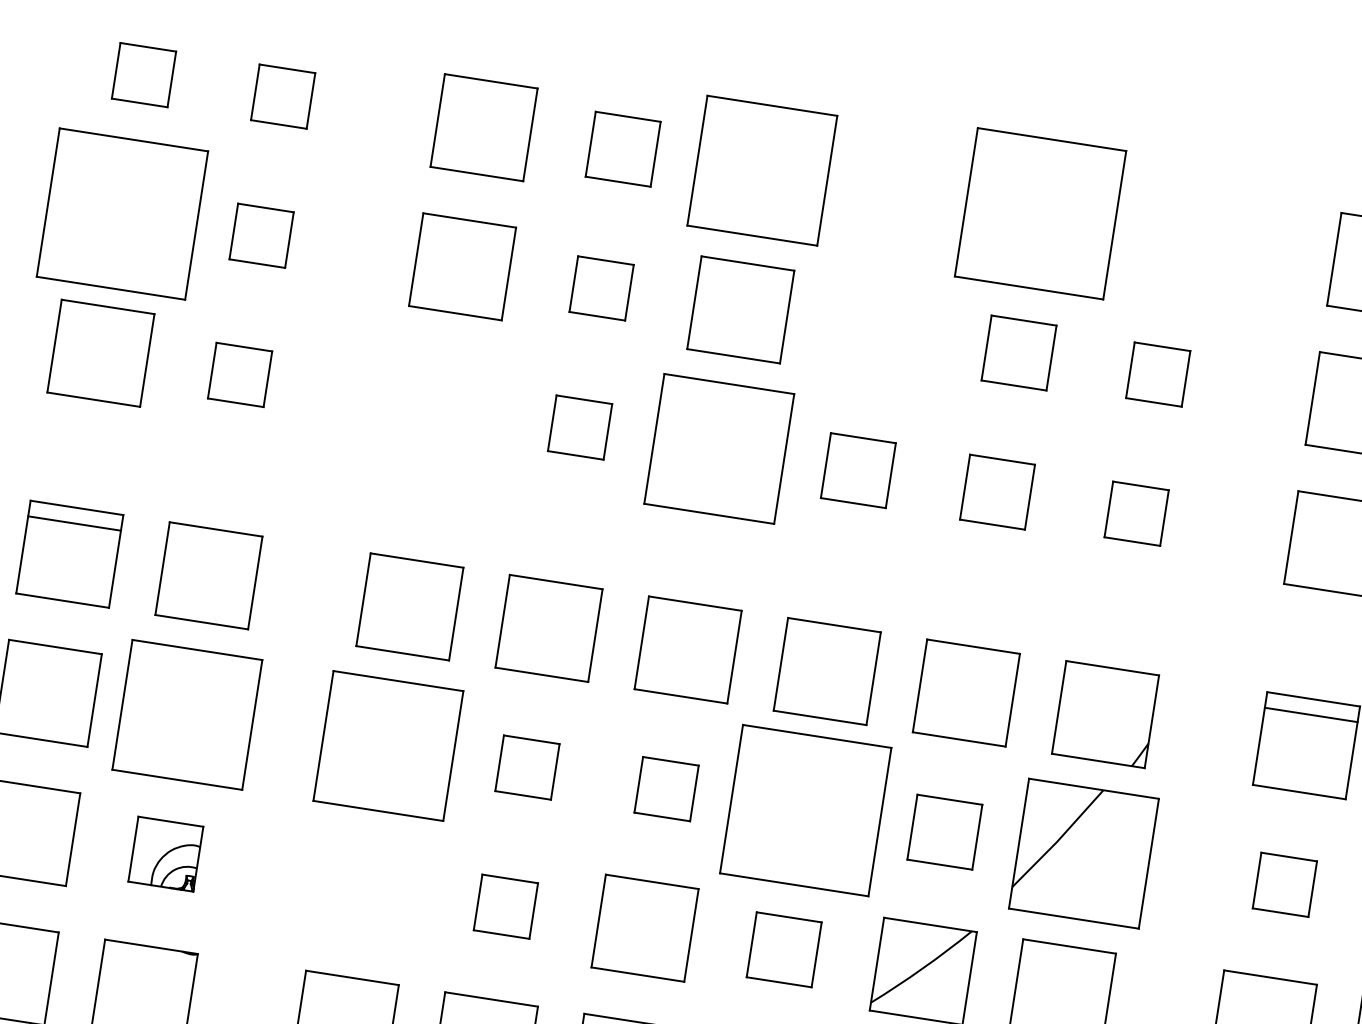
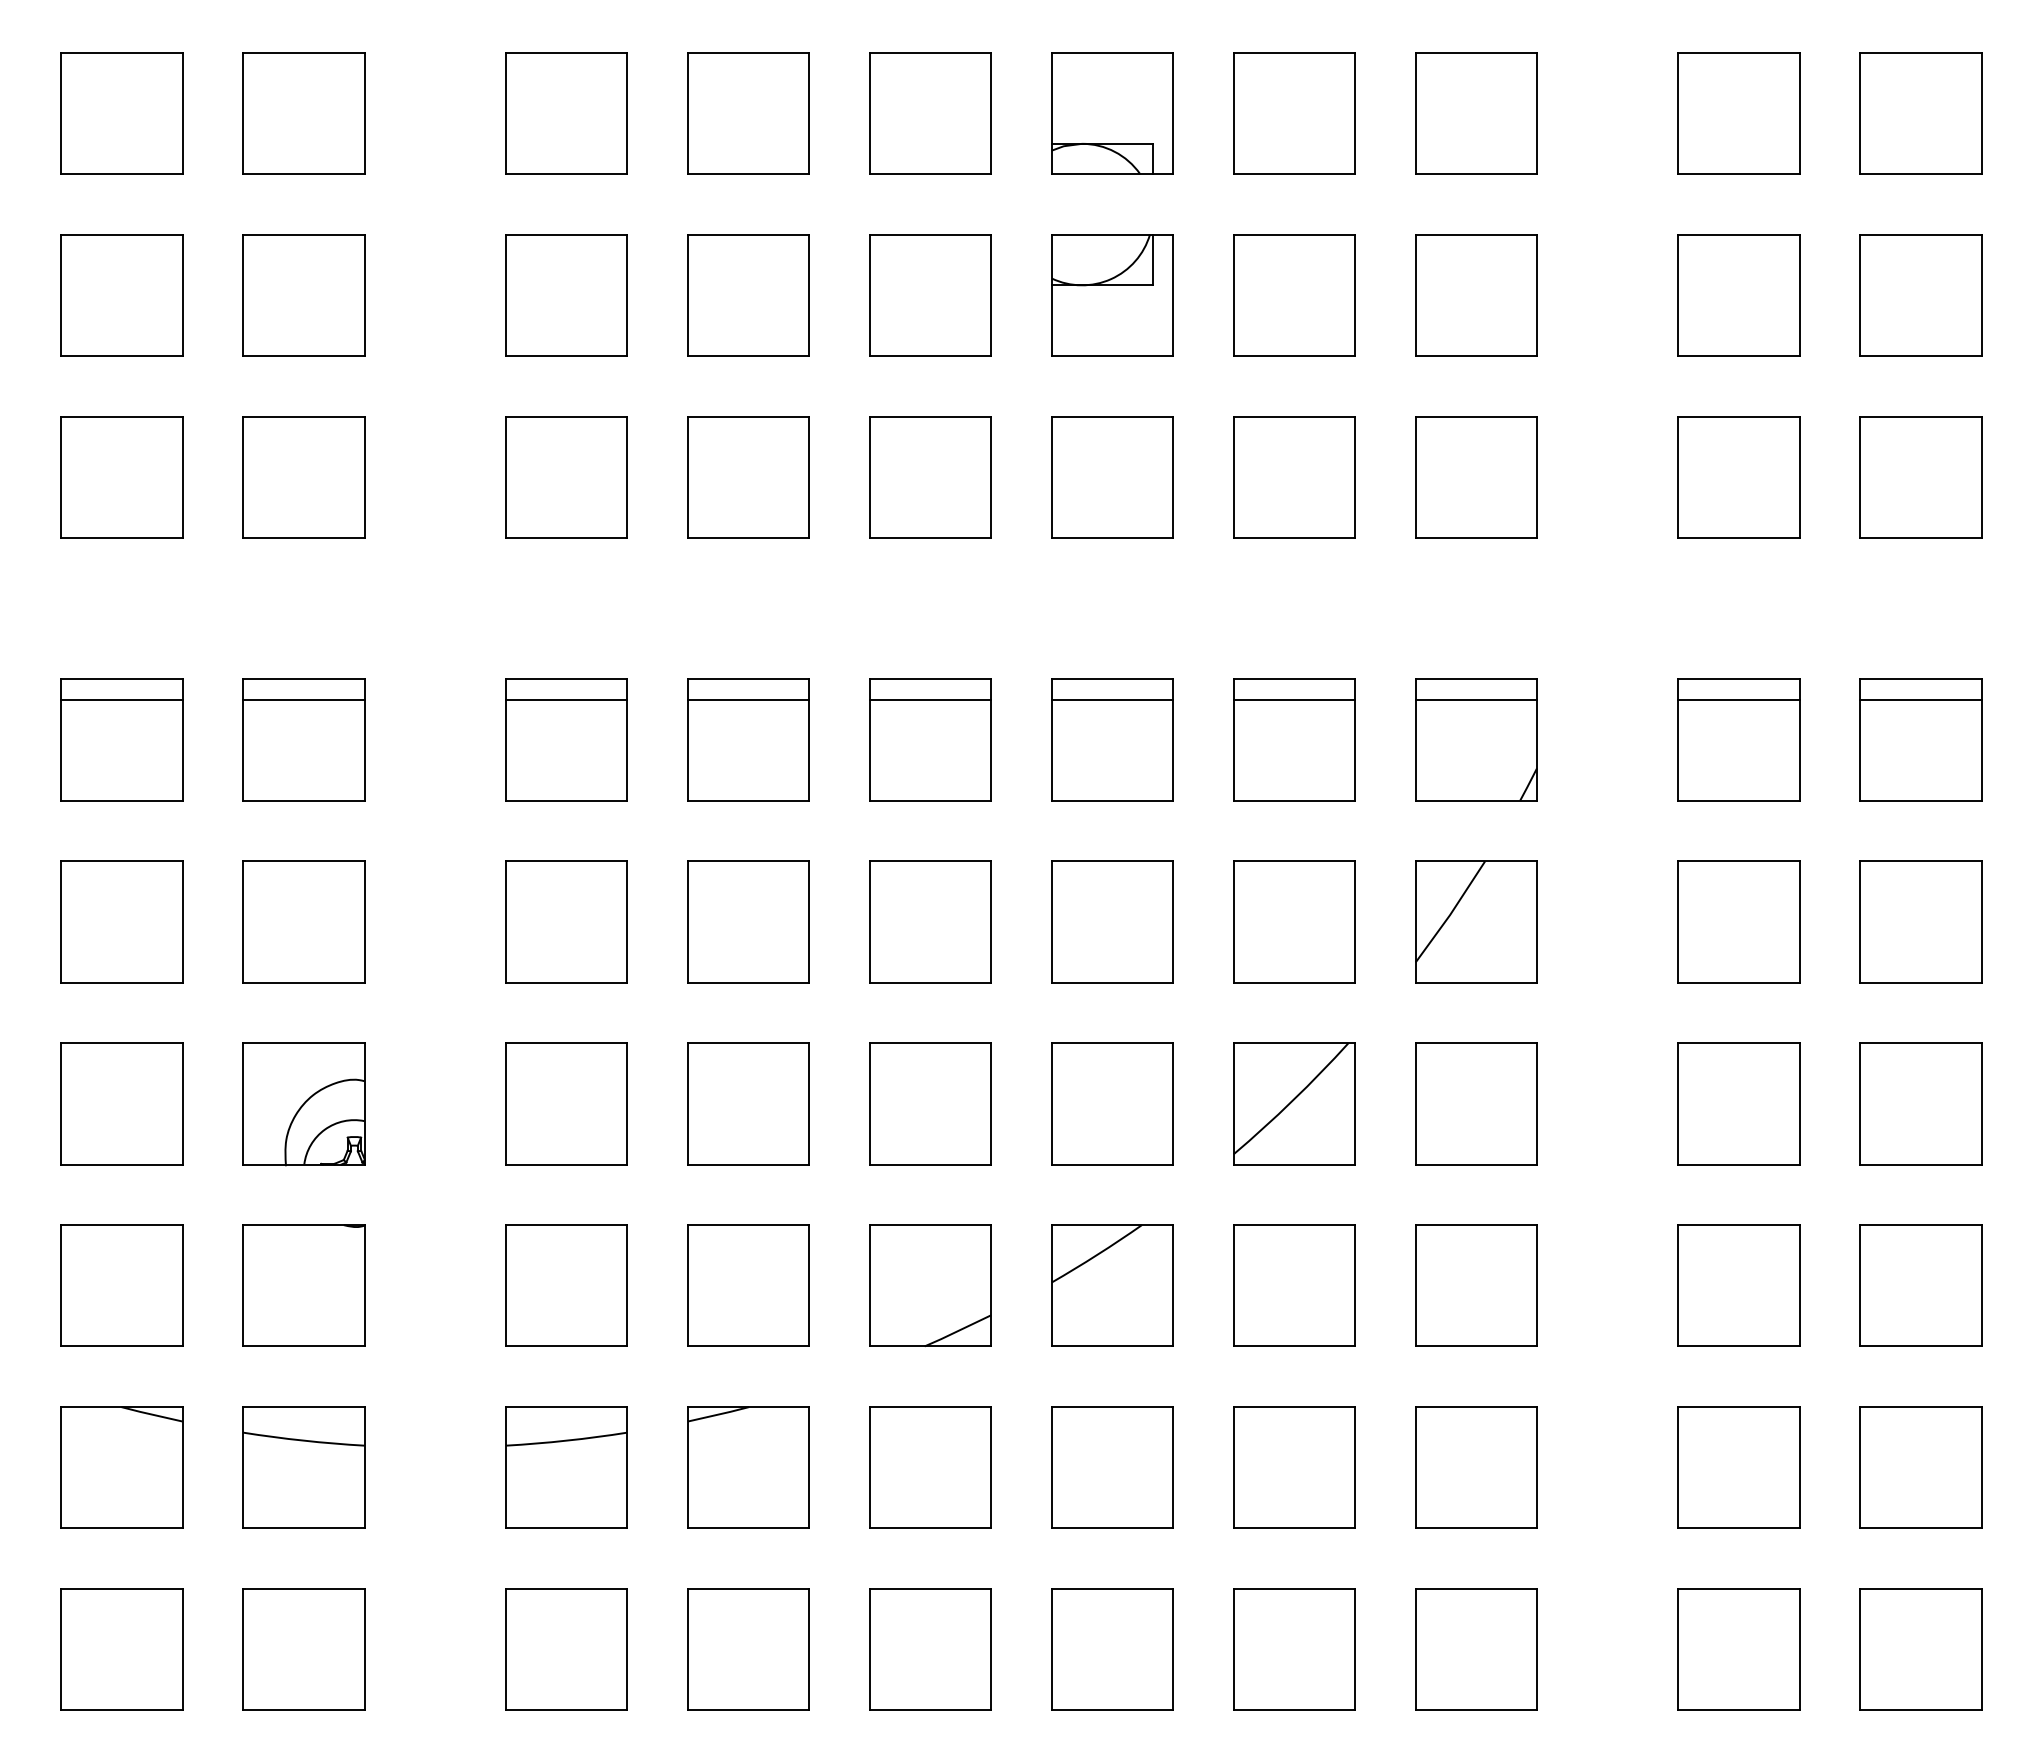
part: (143, 75) -> (121, 113), size x1.67
part: (282, 96) -> (303, 113), size x1.67
part: (623, 149) -> (748, 113), size x1.43
part: (762, 170) -> (930, 113), size x0.71
part: (901, 192) -> (1112, 113), added
part: (122, 214) -> (121, 295), size x0.62
part: (1040, 214) -> (1294, 113), size x0.62
part: (261, 235) -> (303, 295), size x1.67
part: (1179, 235) -> (1476, 113), added
part: (601, 288) -> (748, 295), size x1.67
part: (879, 331) -> (1112, 295), added
part: (1019, 353) -> (1294, 295), size x1.43
part: (1158, 374) -> (1476, 295), size x1.67
part: (239, 375) -> (303, 477), size x1.67
part: (440, 406) -> (566, 477), added
part: (580, 427) -> (748, 477), size x1.67
part: (719, 449) -> (930, 477), size x0.71
part: (858, 470) -> (1112, 477), size x1.43
part: (997, 492) -> (1294, 477), size x1.43
part: (1136, 513) -> (1476, 477), size x1.67
line: (213, 544) -> (303, 699), added
line: (414, 575) -> (566, 699), added
line: (553, 597) -> (748, 699), added
line: (692, 619) -> (930, 699), added
line: (832, 640) -> (1112, 699), added
line: (971, 662) -> (1294, 699), added
line: (1109, 683) -> (1475, 699), added
part: (187, 714) -> (303, 921), size x0.71
part: (388, 745) -> (566, 921), size x0.71
part: (527, 767) -> (748, 921), size x1.67
part: (666, 788) -> (930, 921), size x1.67
part: (805, 810) -> (1112, 921), size x0.62
part: (944, 831) -> (1294, 921), size x1.43
part: (1084, 853) -> (1476, 921), size x0.71
part: (165, 854) -> (303, 1104), size x1.43
part: (366, 884) -> (566, 1103), added
part: (1284, 884) -> (1738, 921), size x1.67
part: (505, 906) -> (748, 1103), size x1.67
part: (784, 949) -> (1112, 1103), size x1.43

